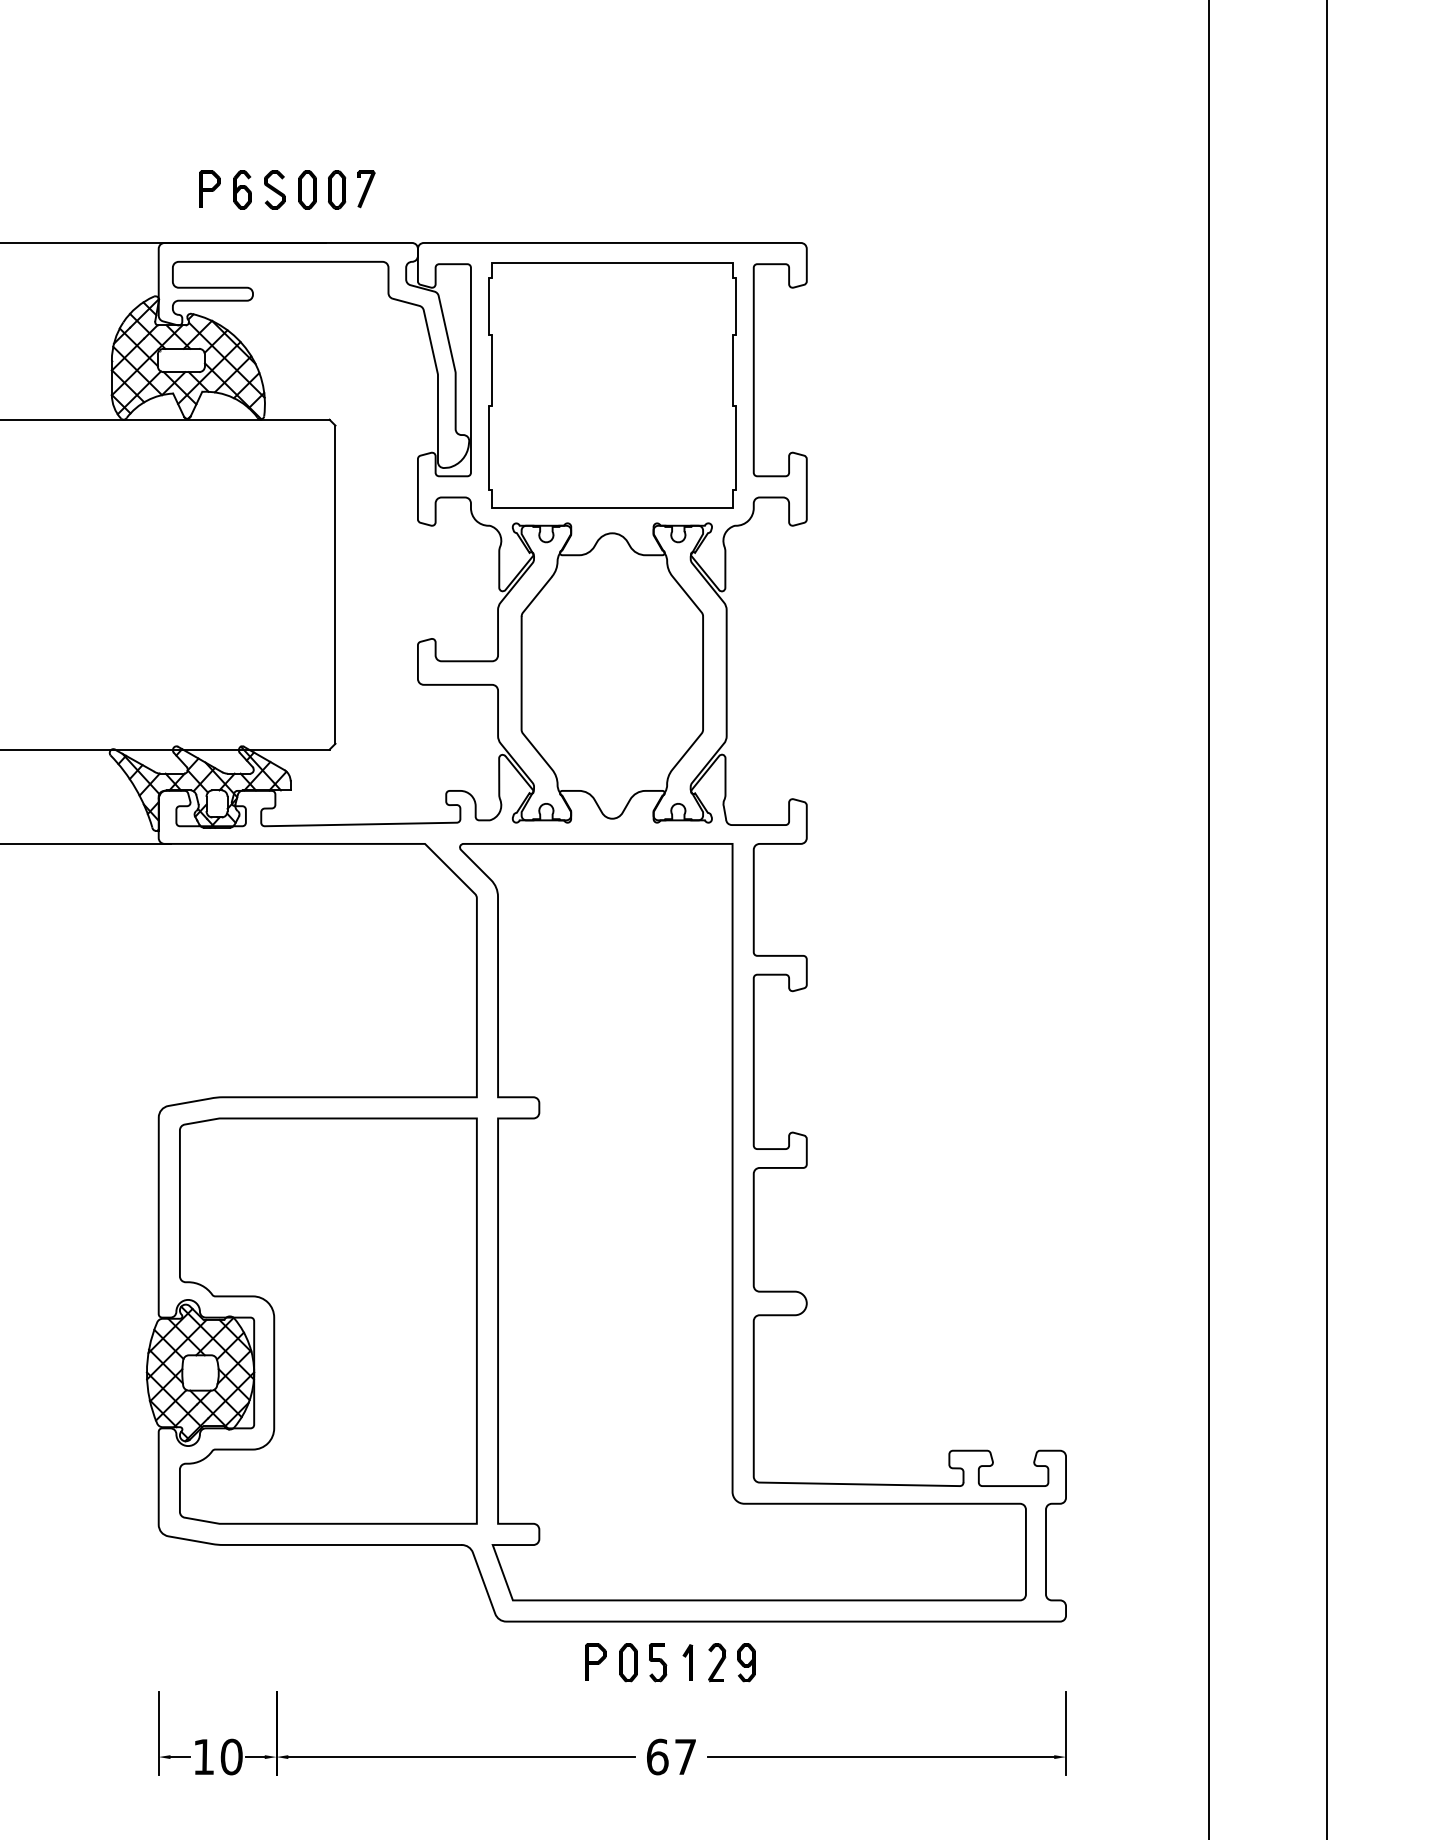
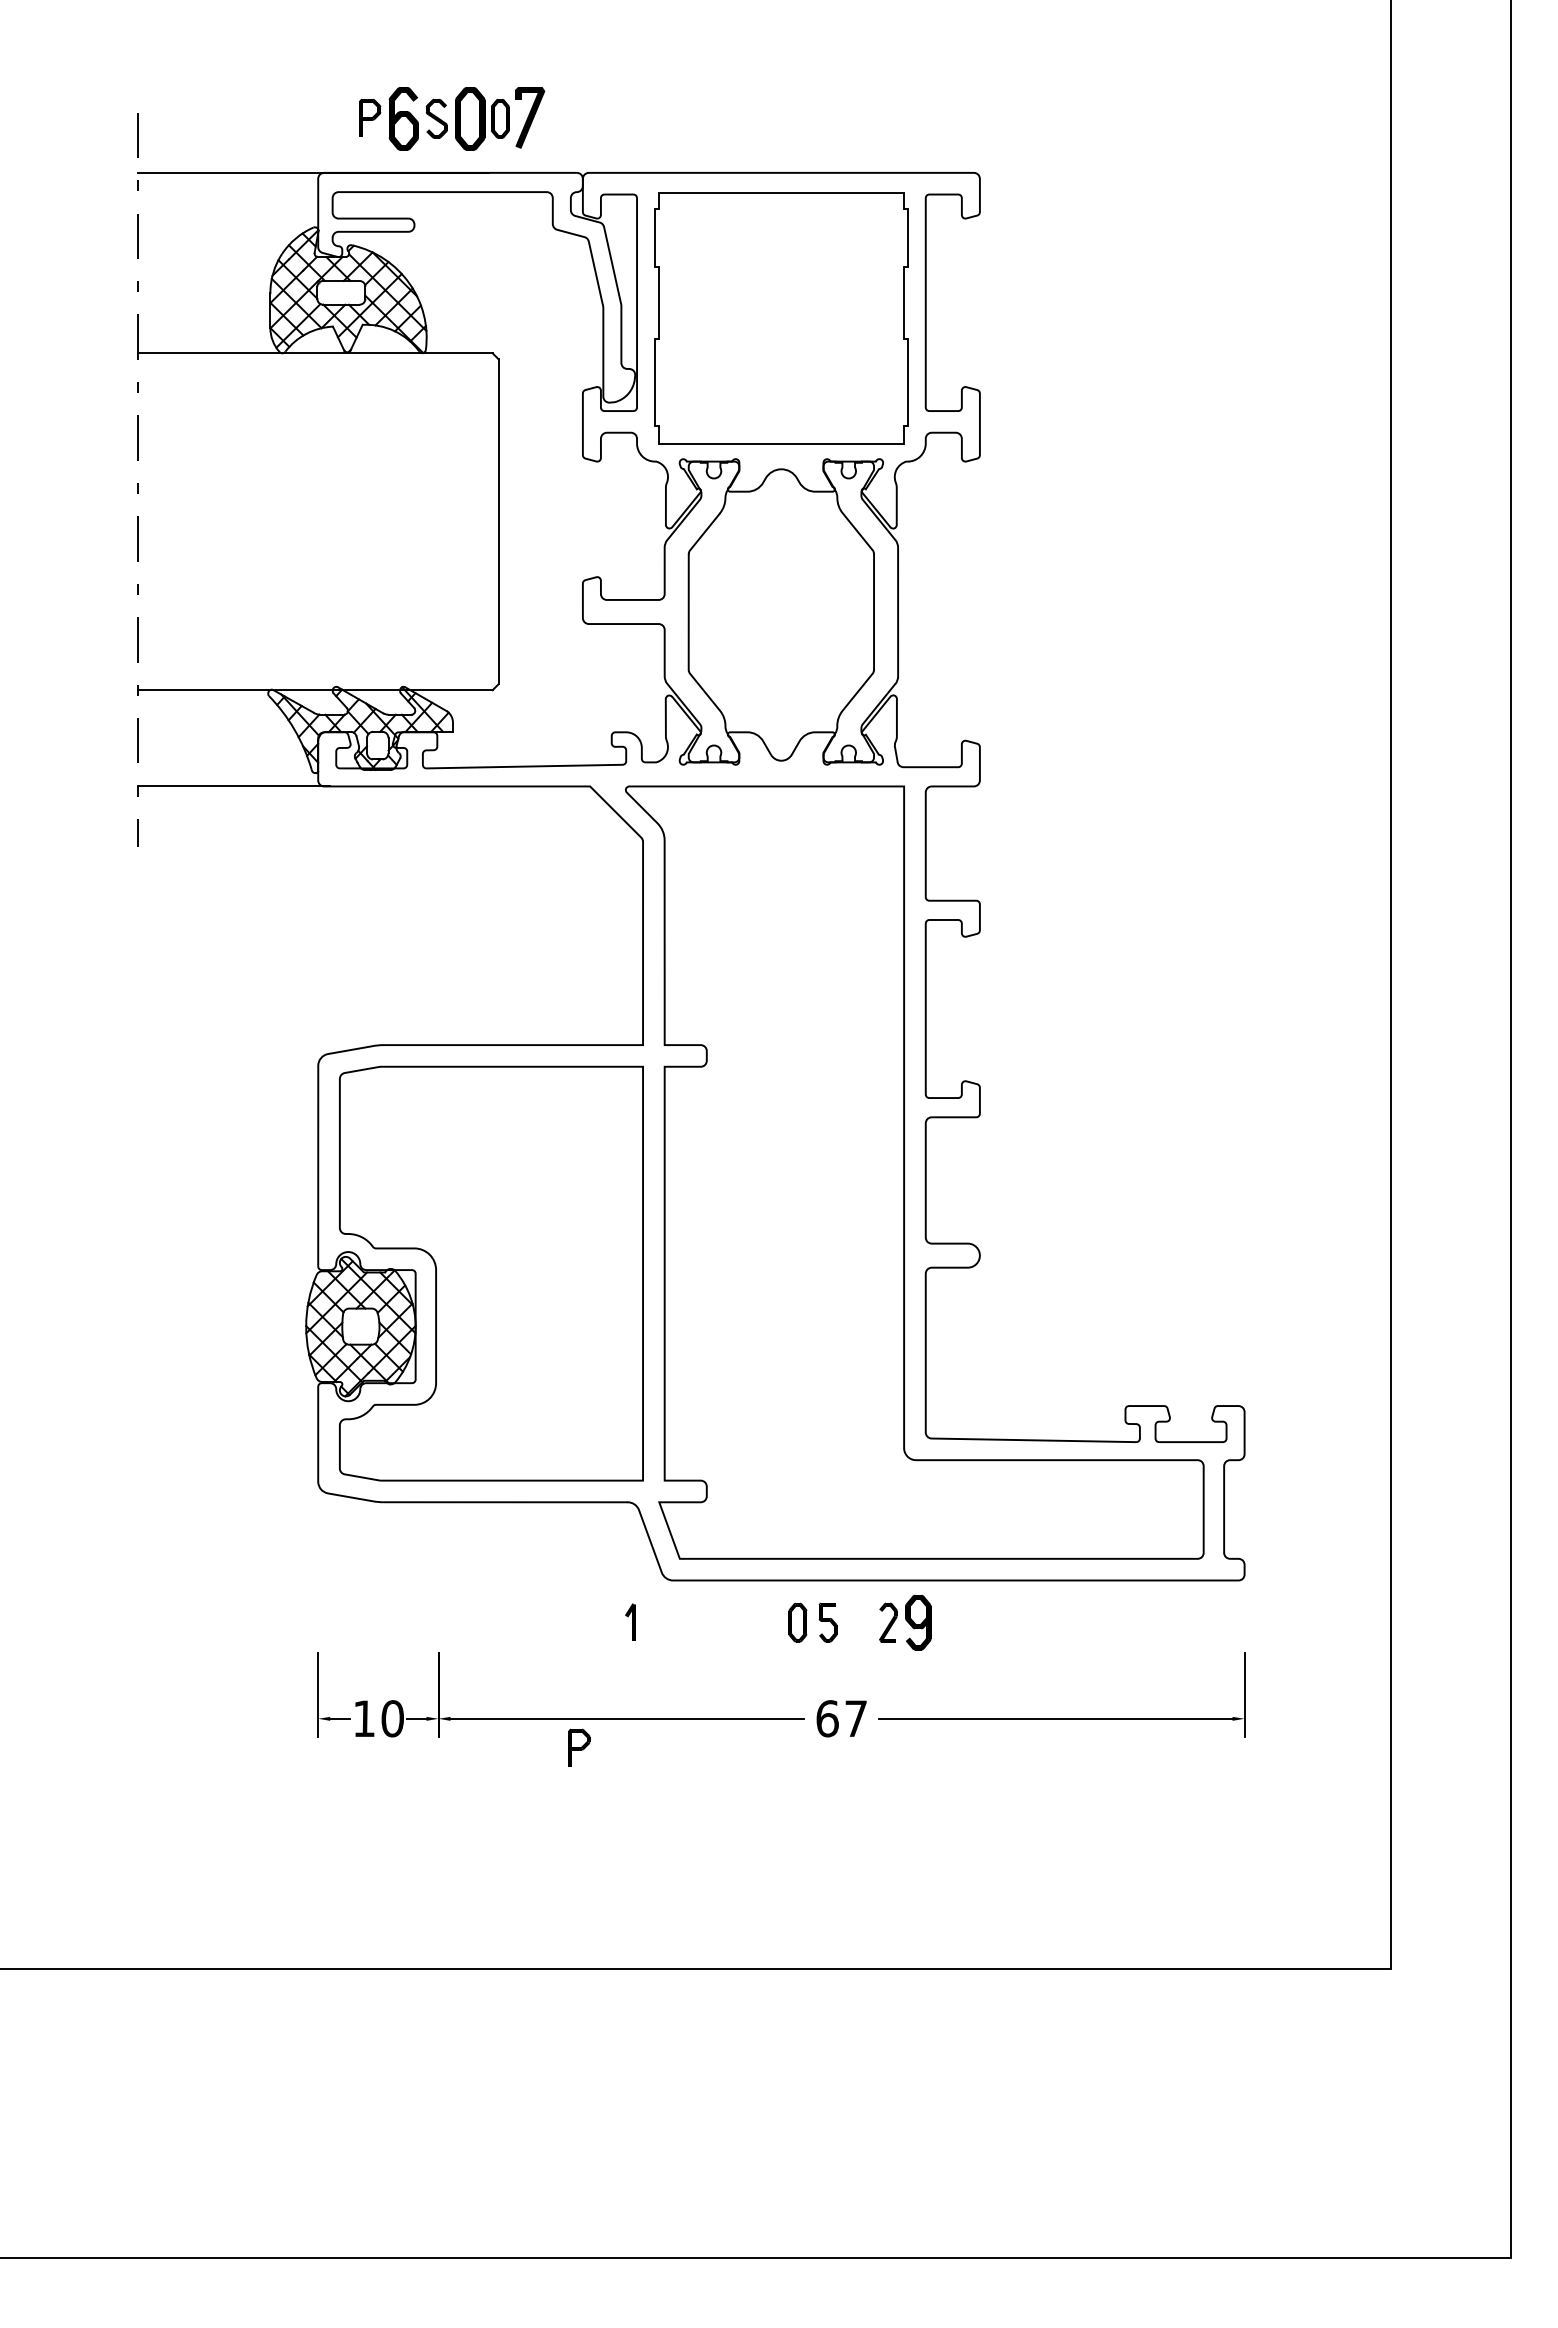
part: (242, 189) -> (403, 118), size x1.6
part: (306, 189) -> (469, 118), size x1.6
part: (366, 189) -> (530, 118), size x1.6
part: (595, 1661) -> (579, 1747), moved
part: (687, 1661) -> (630, 1621), moved
part: (746, 1662) -> (918, 1622), size x1.4

